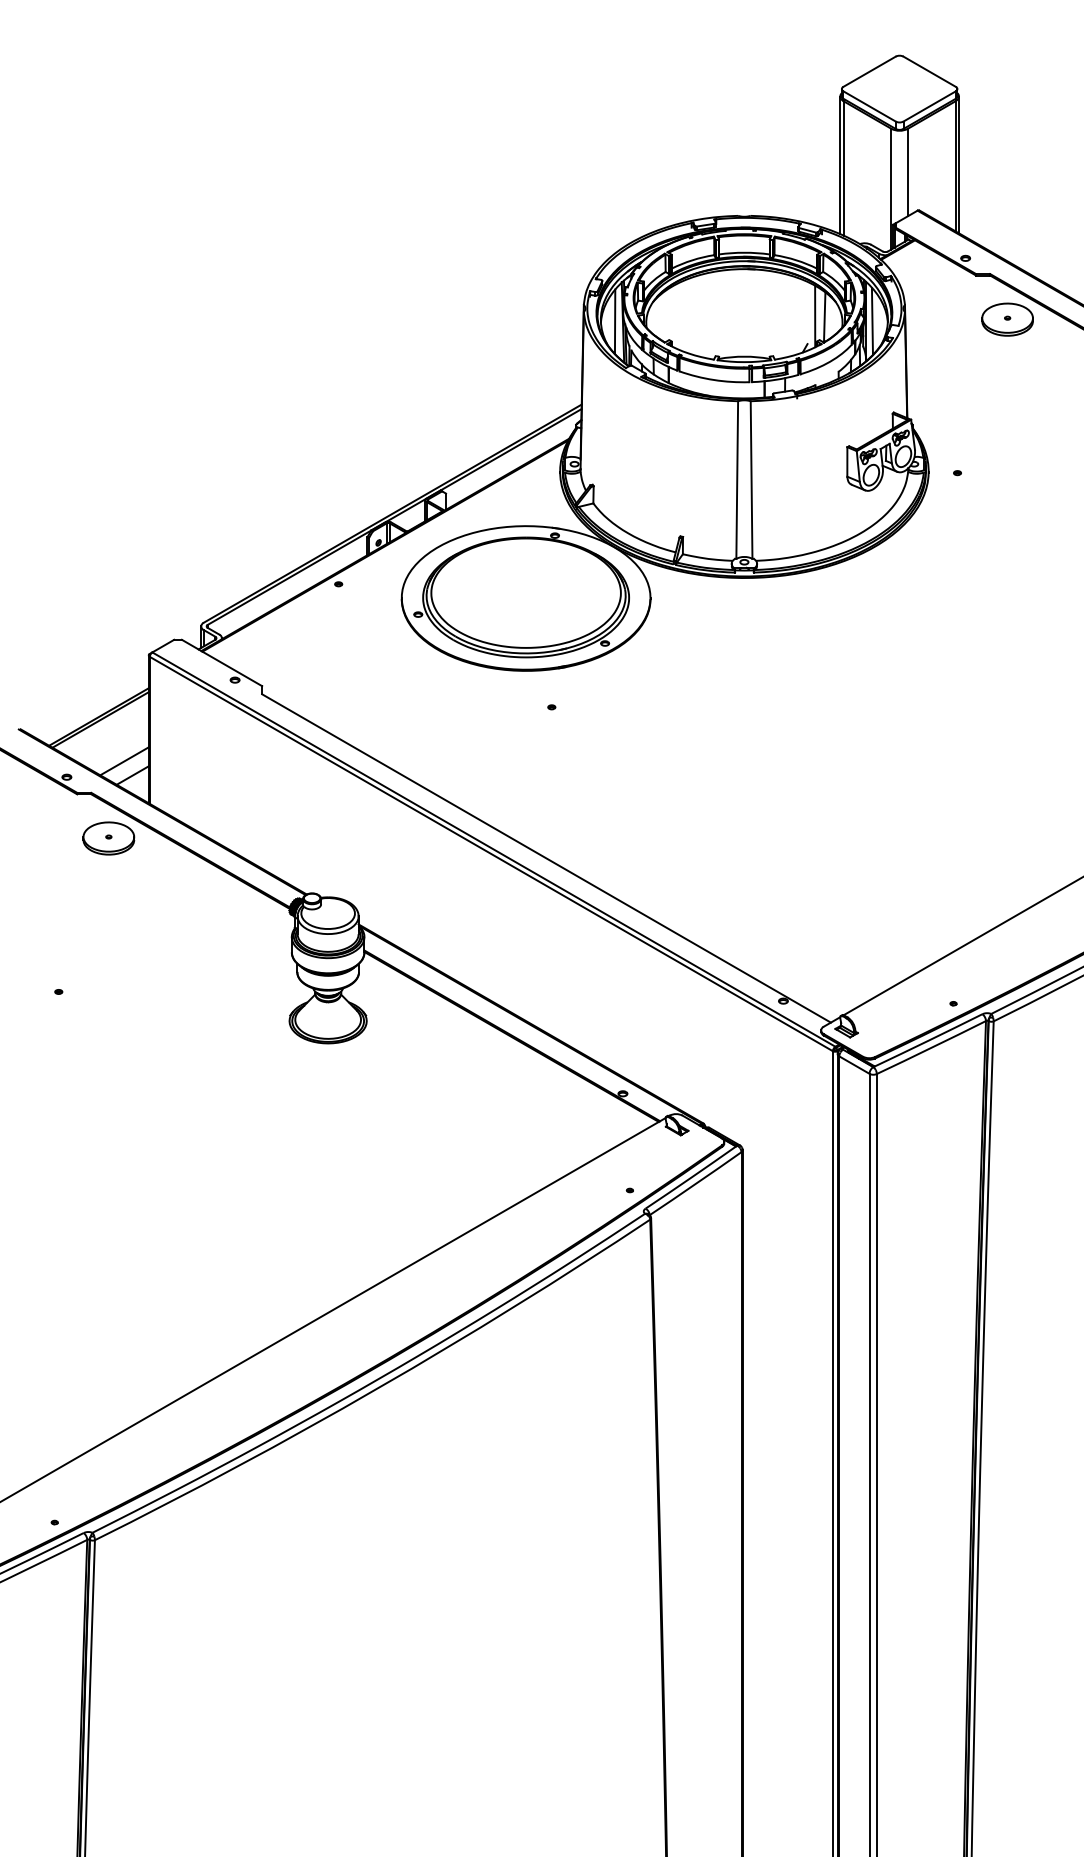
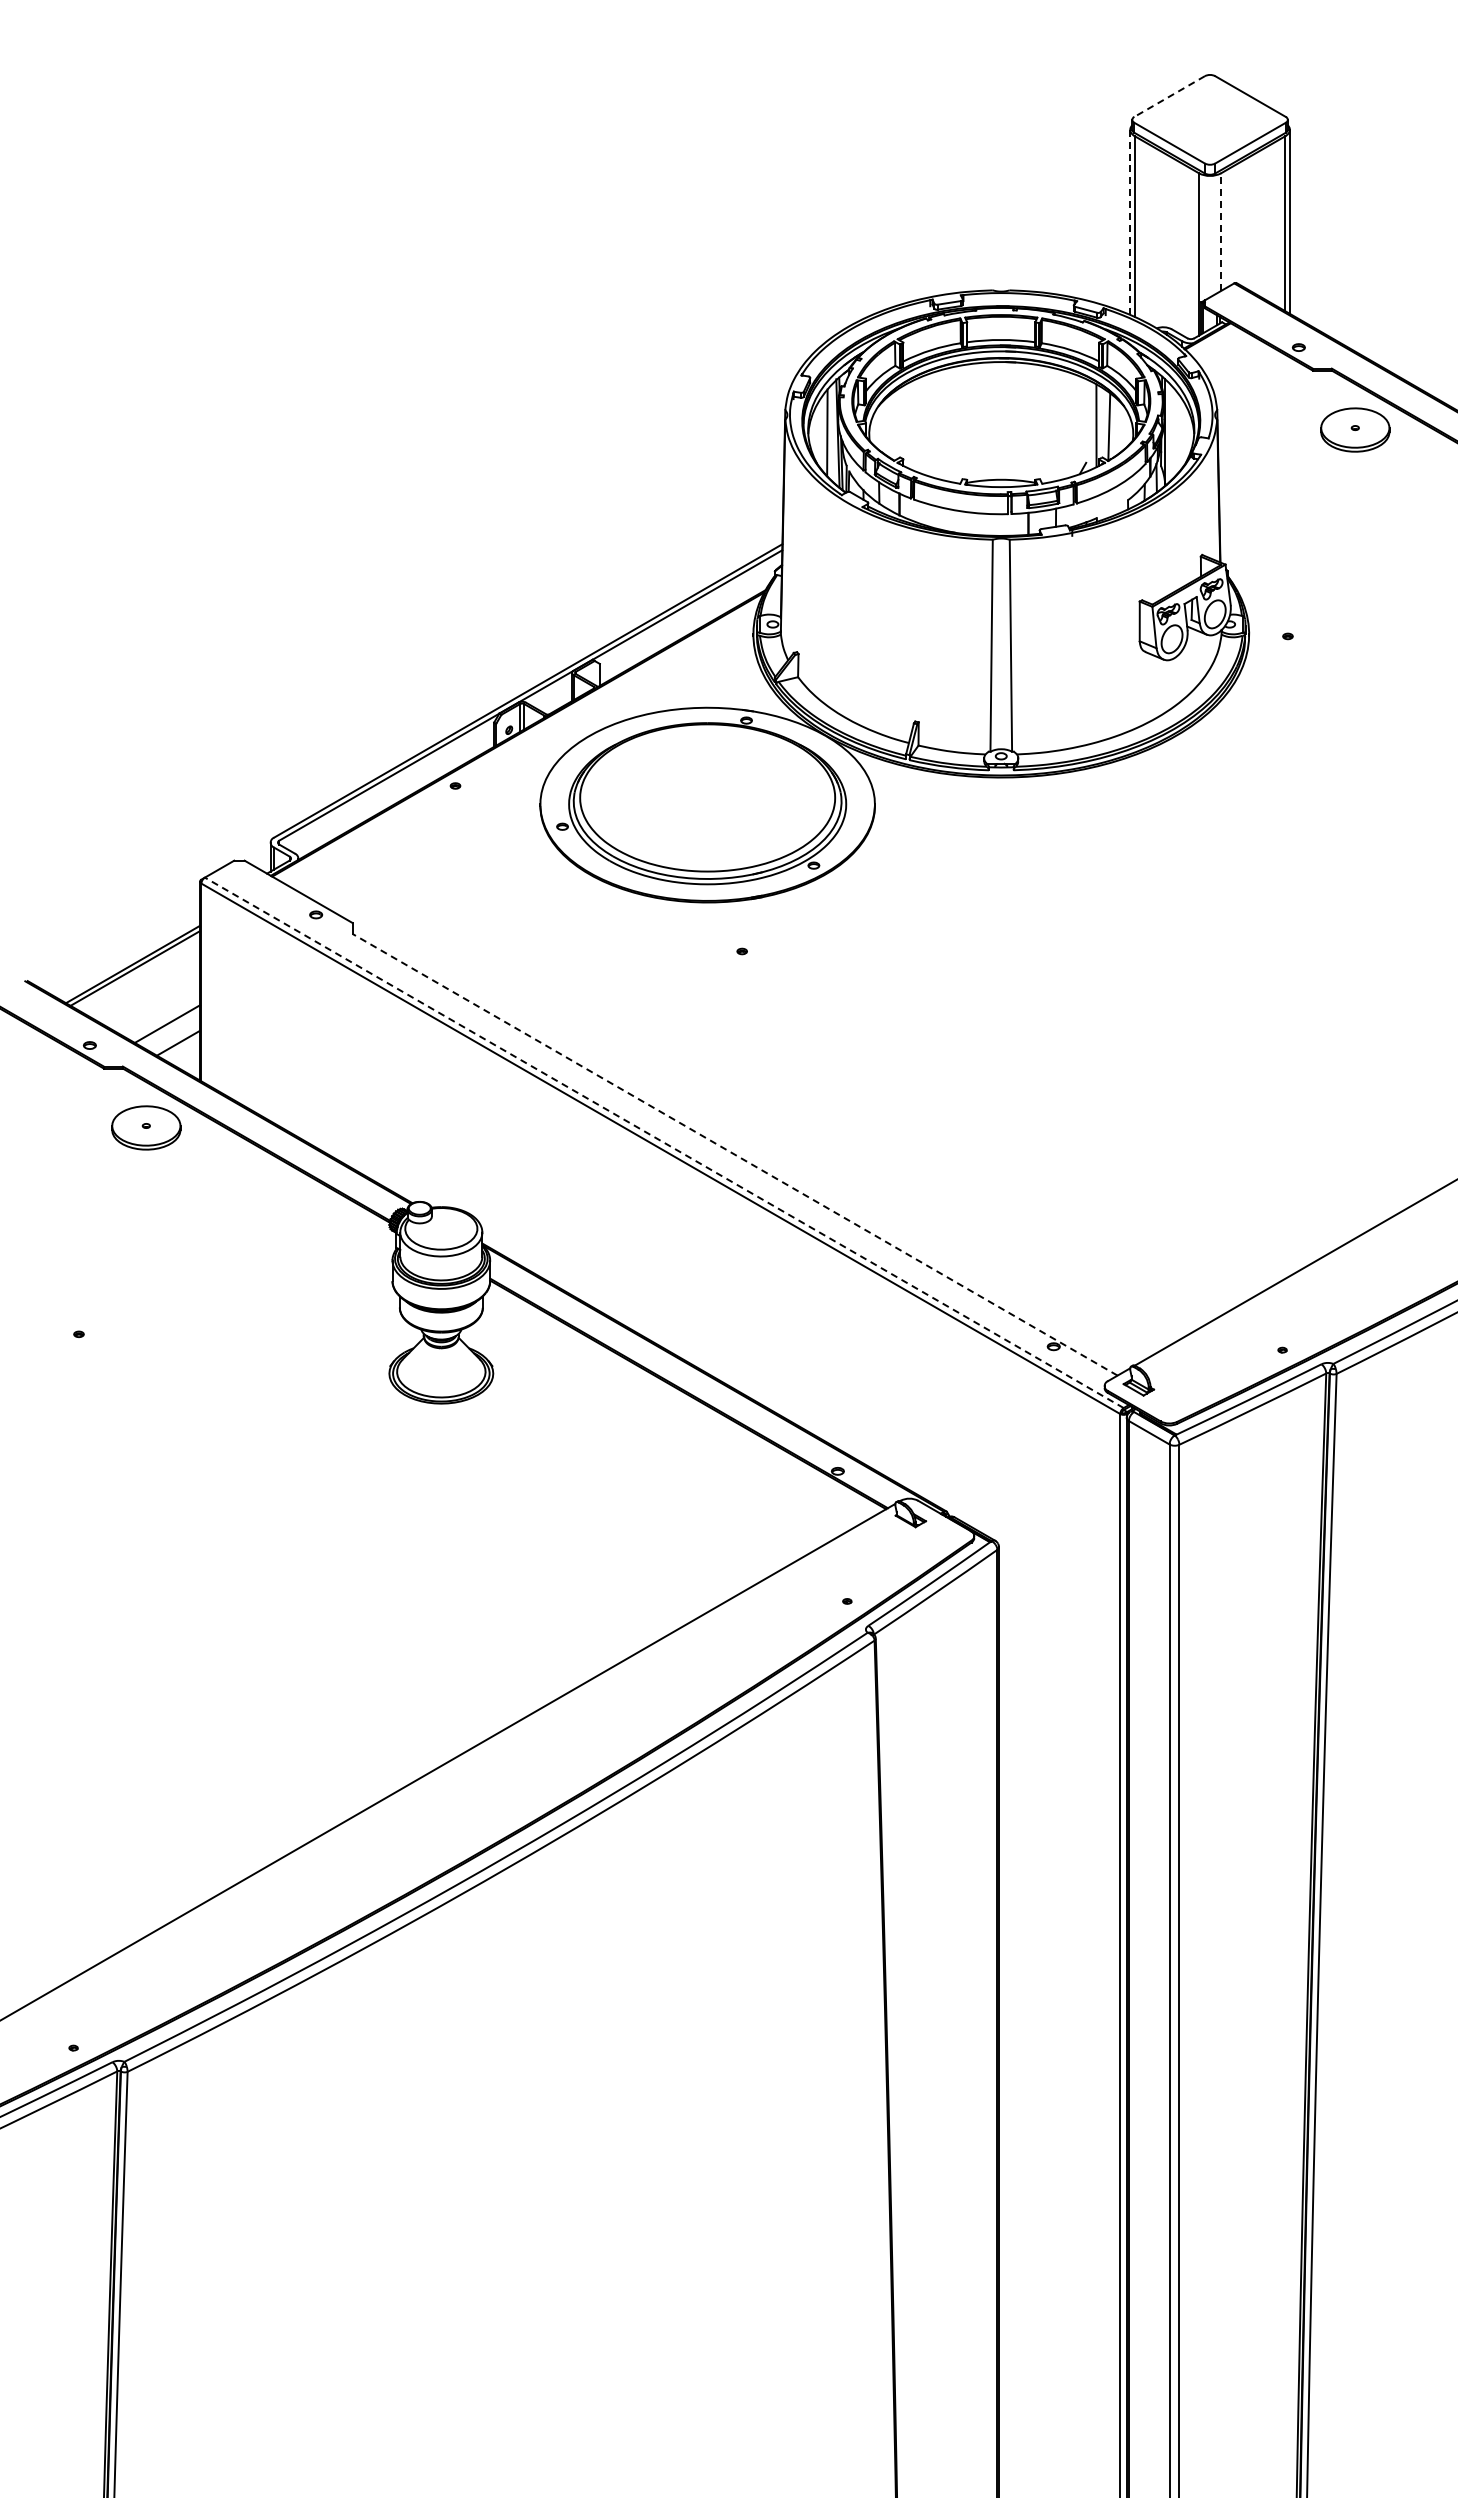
line: (869, 71) -> (1169, 96), solid -> dashed
line: (840, 165) -> (1130, 222), solid -> dashed
line: (908, 172) -> (1221, 232), solid -> dashed
line: (872, 321) -> (1173, 432), removed
line: (493, 849) -> (663, 1142), solid -> dashed
line: (546, 858) -> (735, 1154), solid -> dashed

